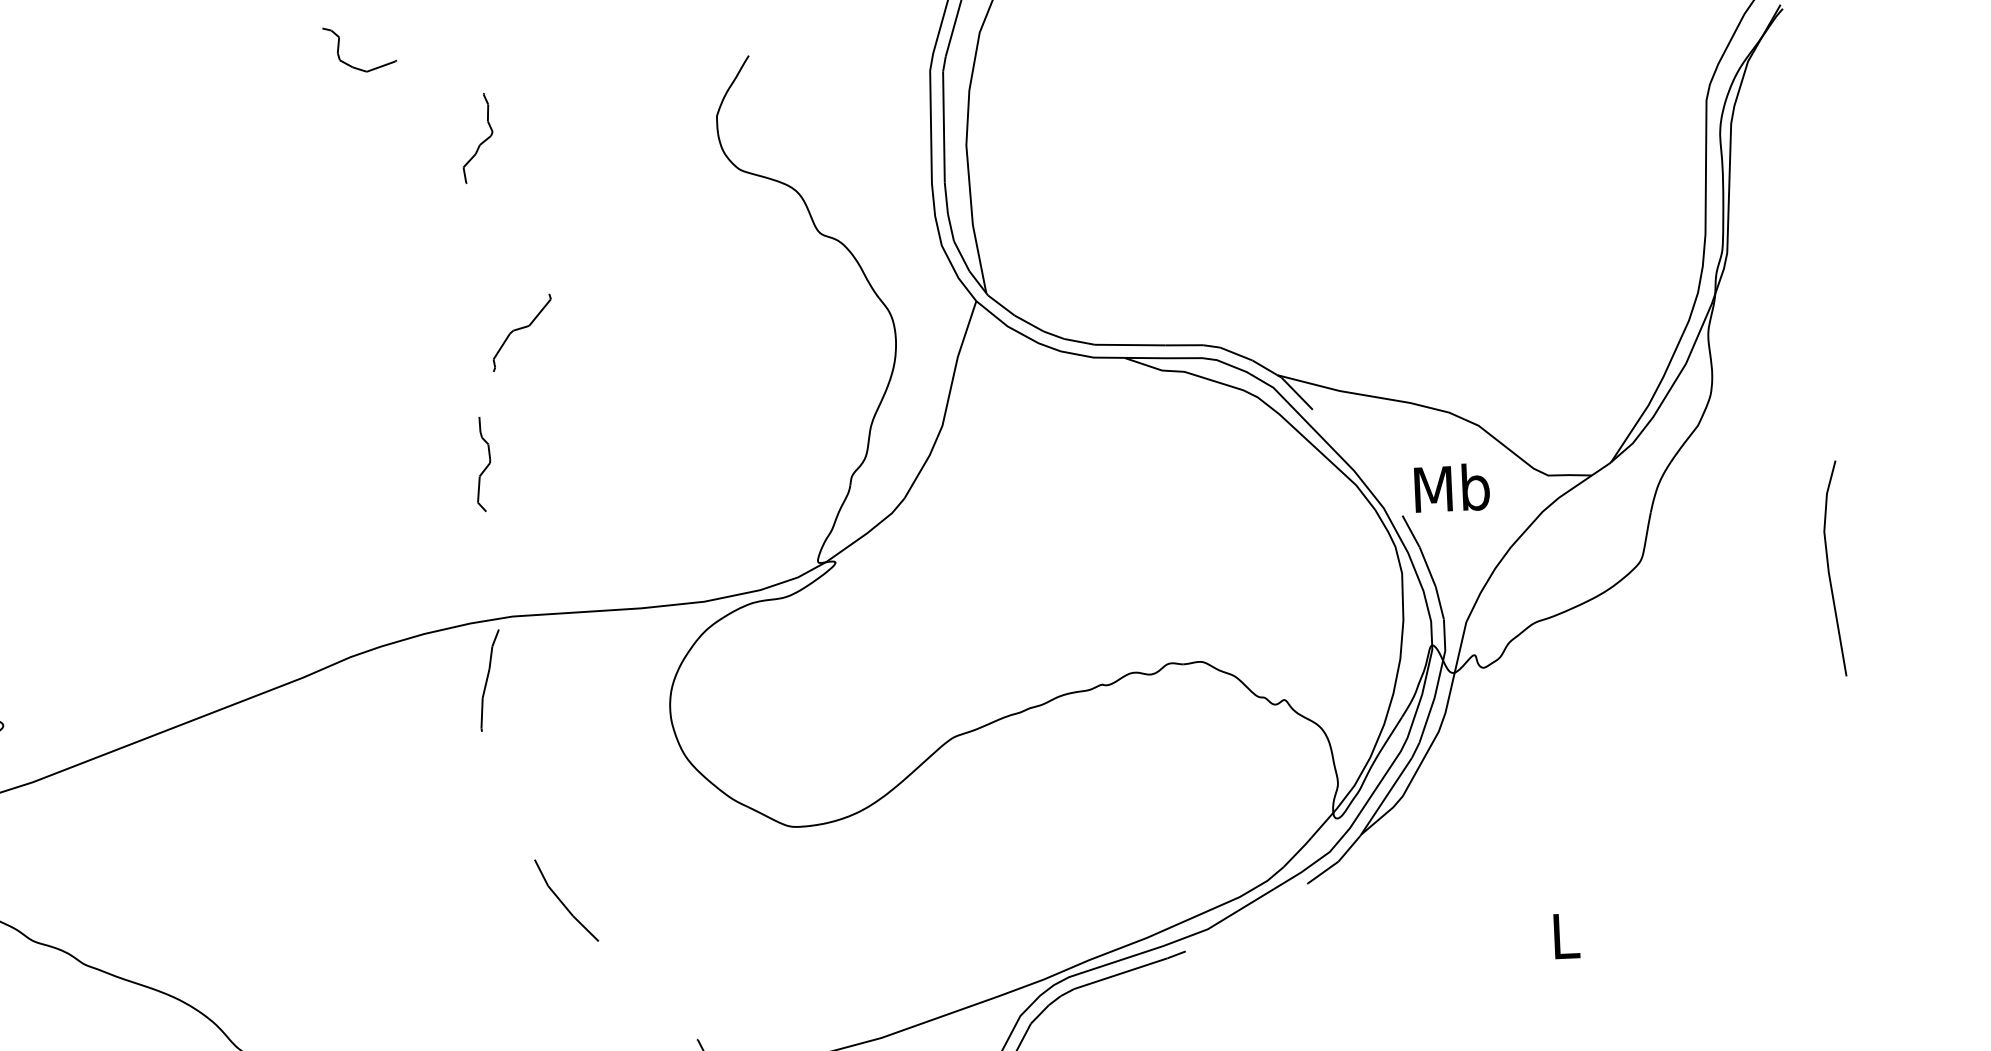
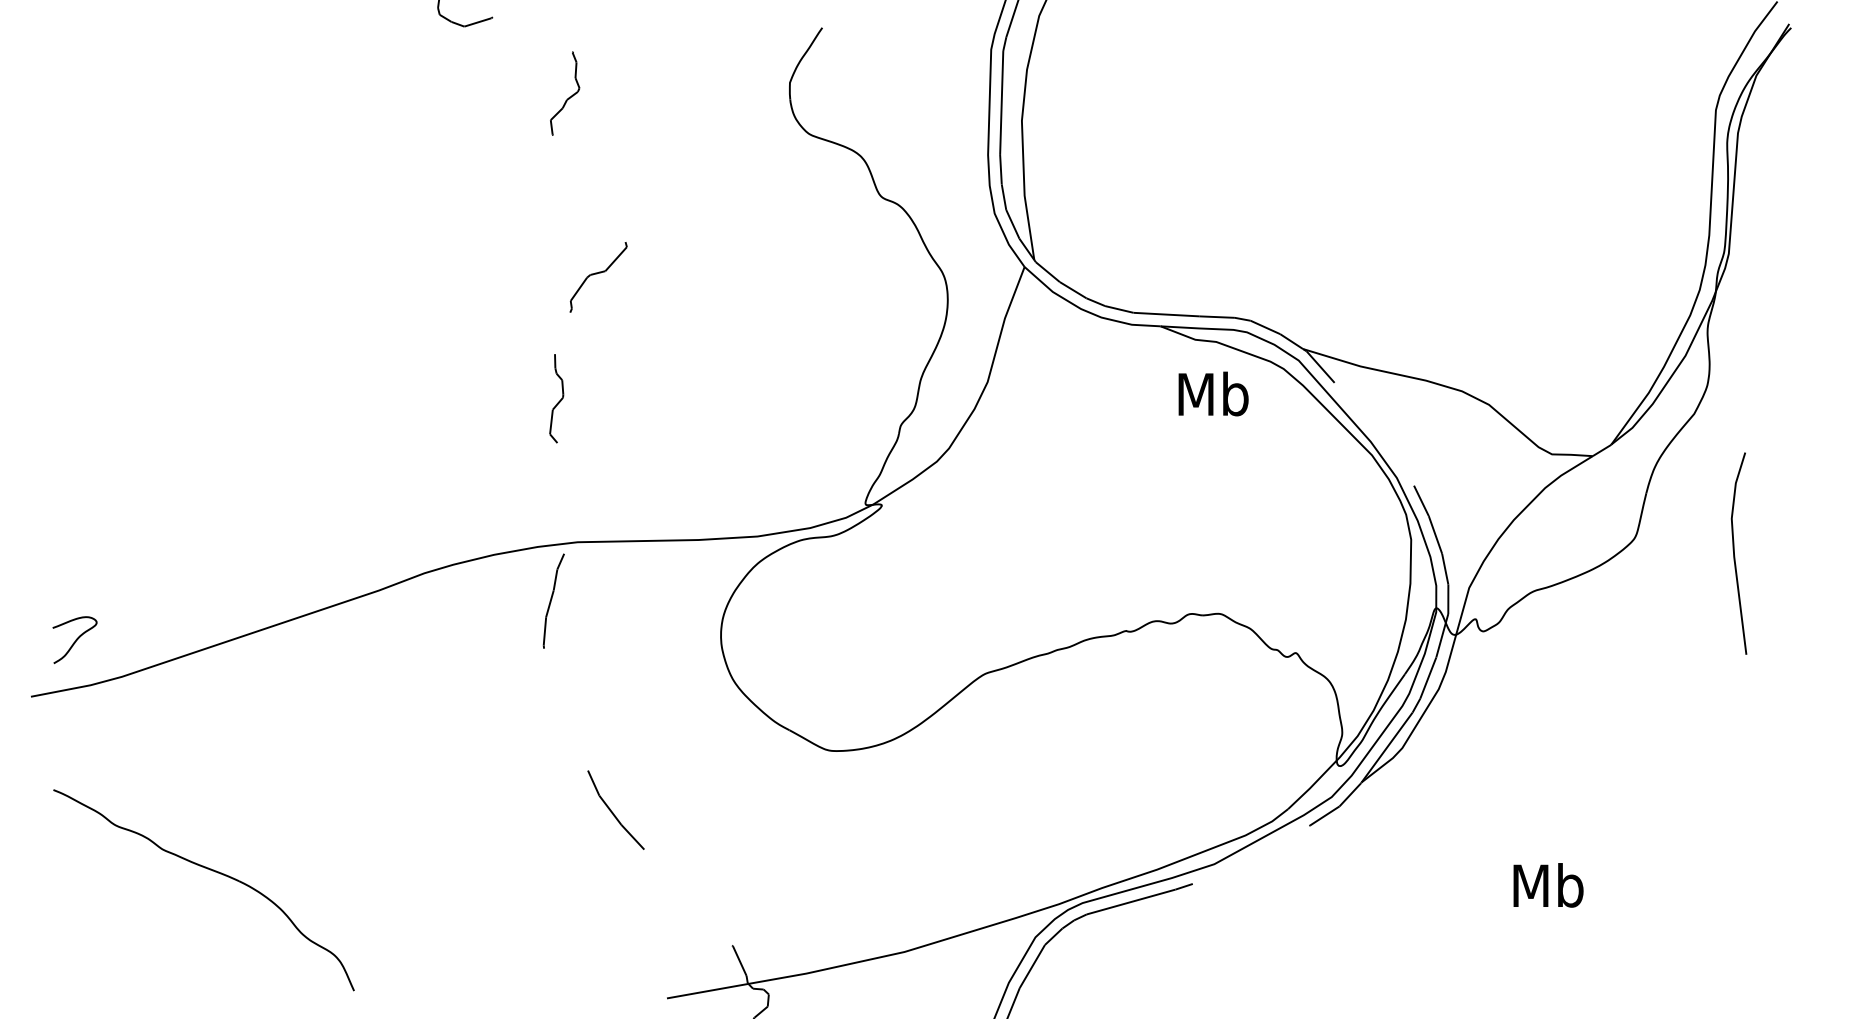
text: (1452, 487) -> (1213, 393), moved
line: (1828, 568) -> (1734, 553), moved
text: (1565, 935) -> (1548, 885), L -> Mb

